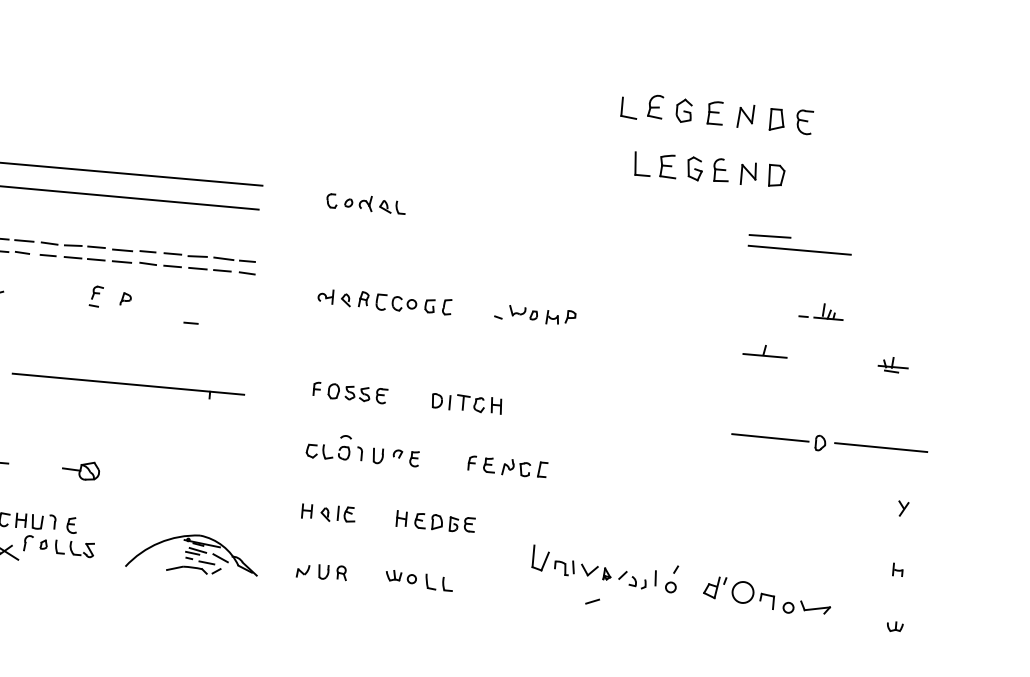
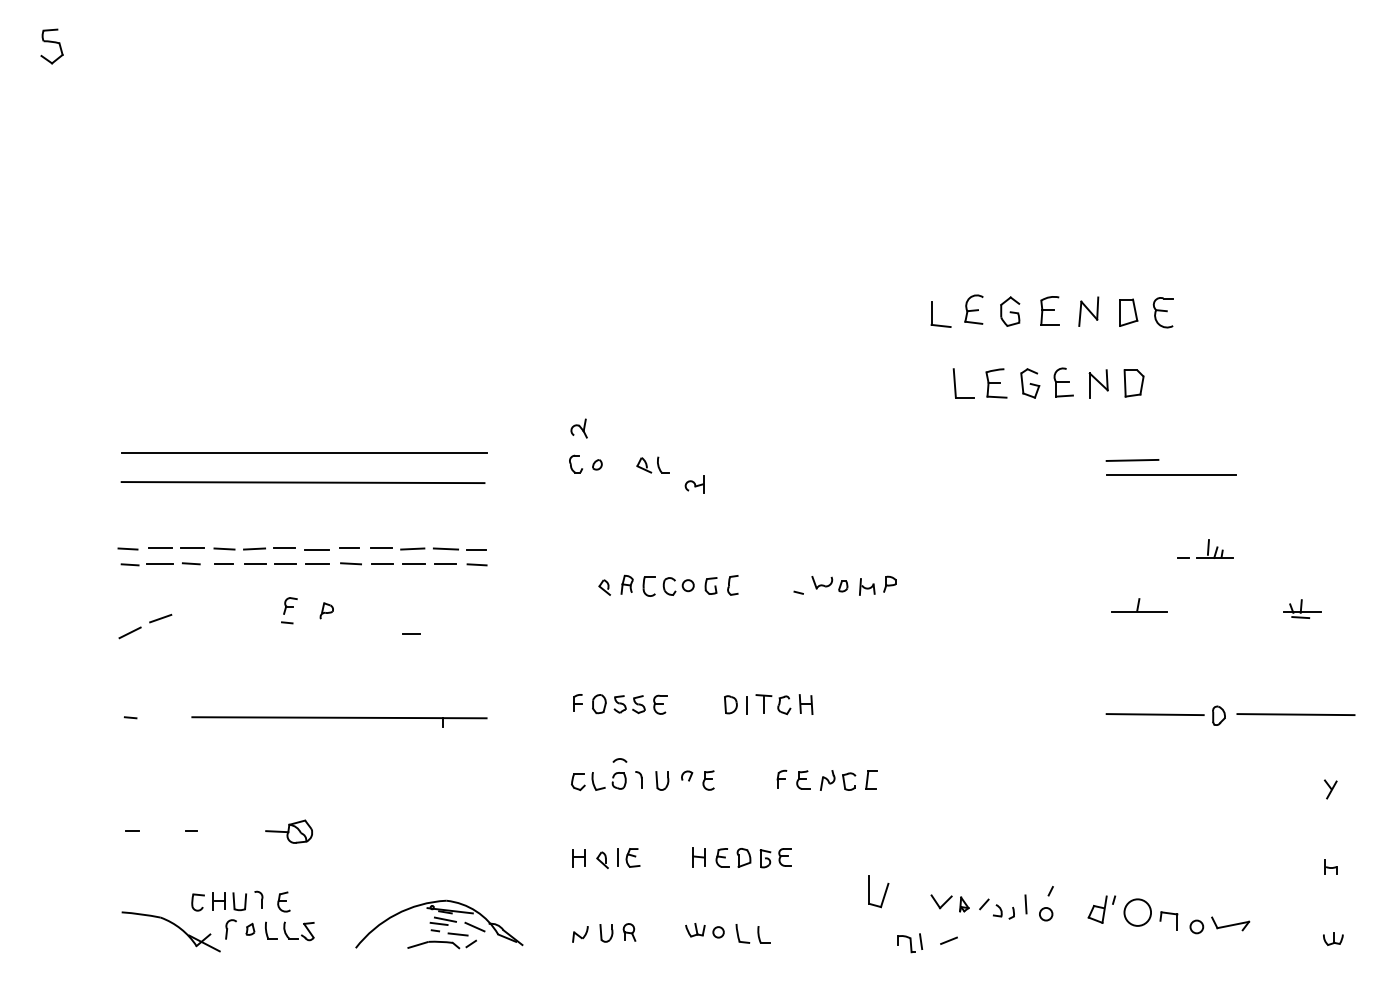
part: (365, 203) -> (578, 428), moved
part: (325, 296) -> (694, 484), moved
part: (565, 568) -> (910, 943), moved

